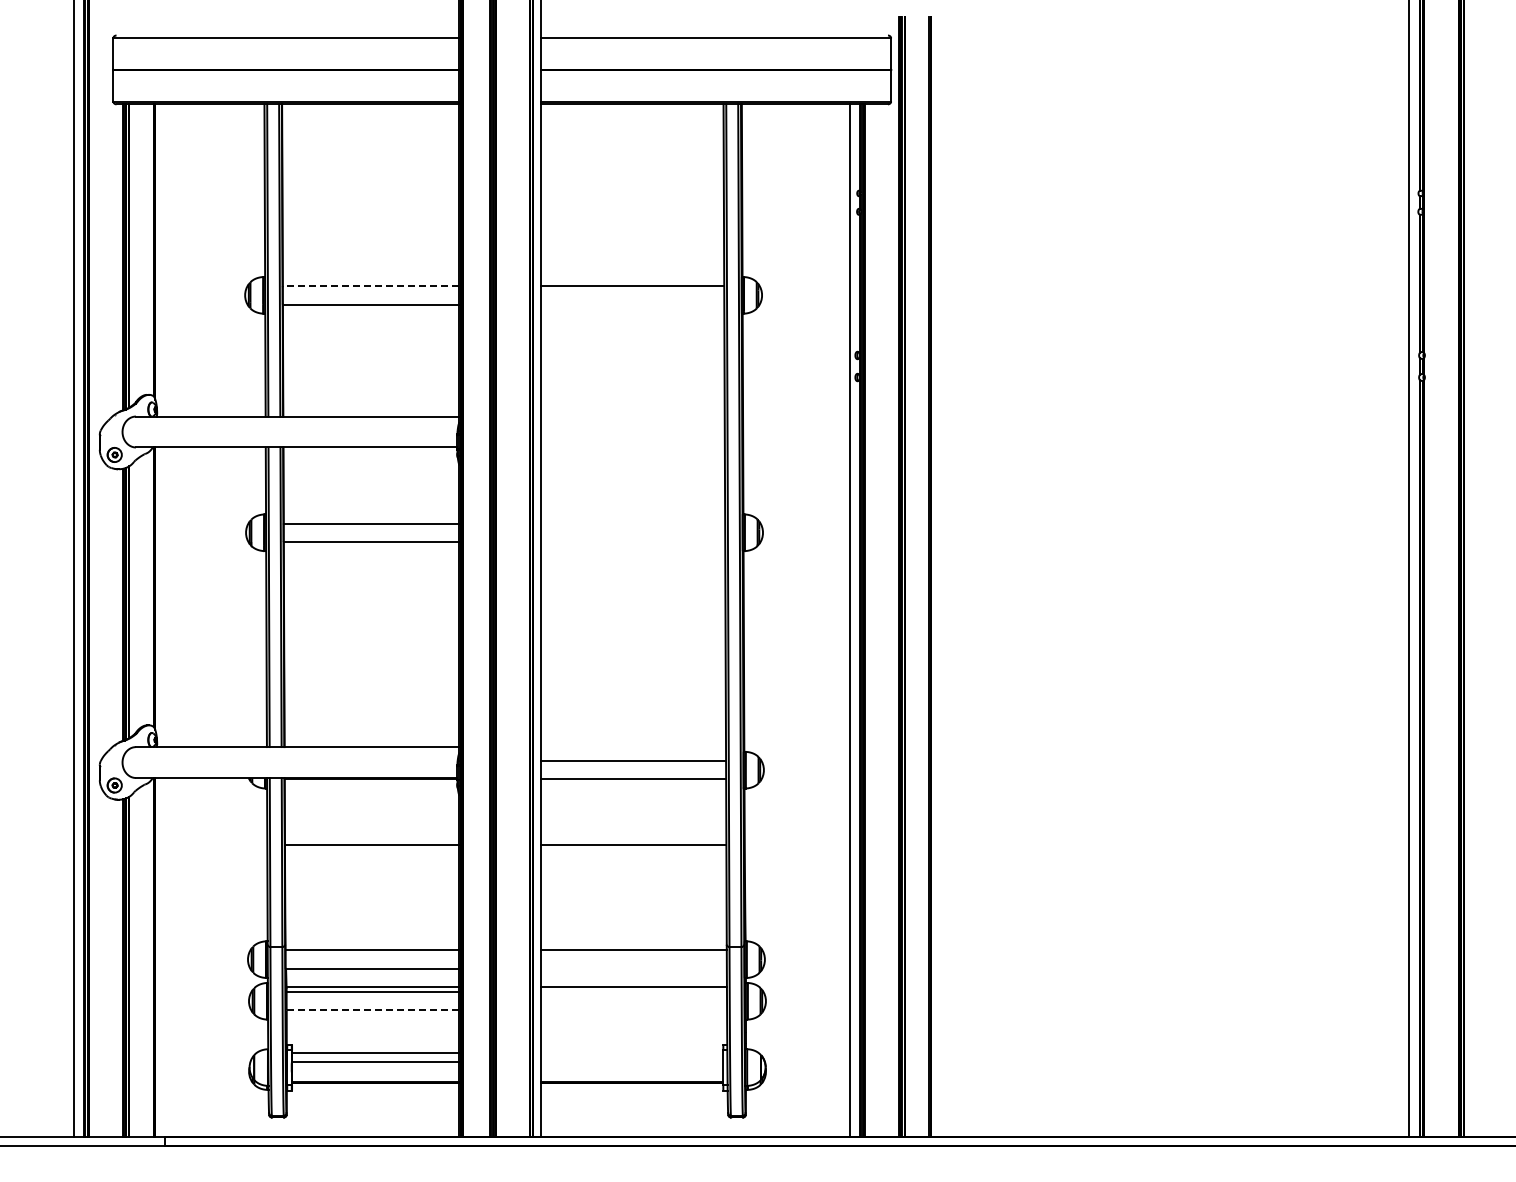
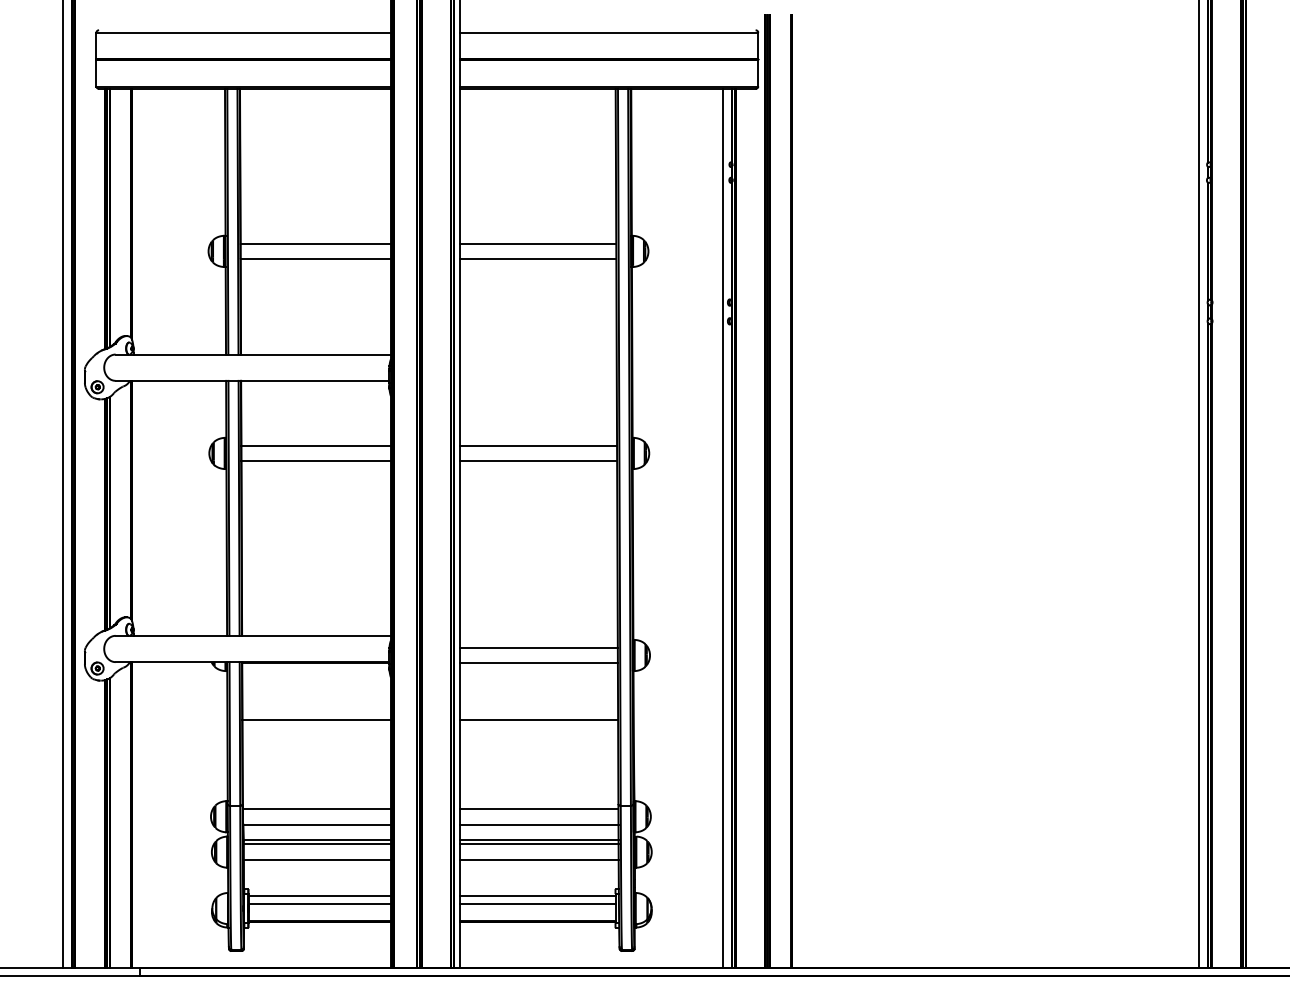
line: (370, 286) -> (315, 243), dashed -> solid
line: (632, 304) -> (538, 259), added
line: (633, 523) -> (539, 445), added
line: (633, 541) -> (539, 460), added
line: (633, 968) -> (539, 824), added
line: (633, 992) -> (539, 844), added
line: (373, 1010) -> (317, 859), dashed -> solid
line: (634, 1010) -> (539, 859), added
line: (632, 1053) -> (538, 896), added
line: (632, 1062) -> (538, 904), added

